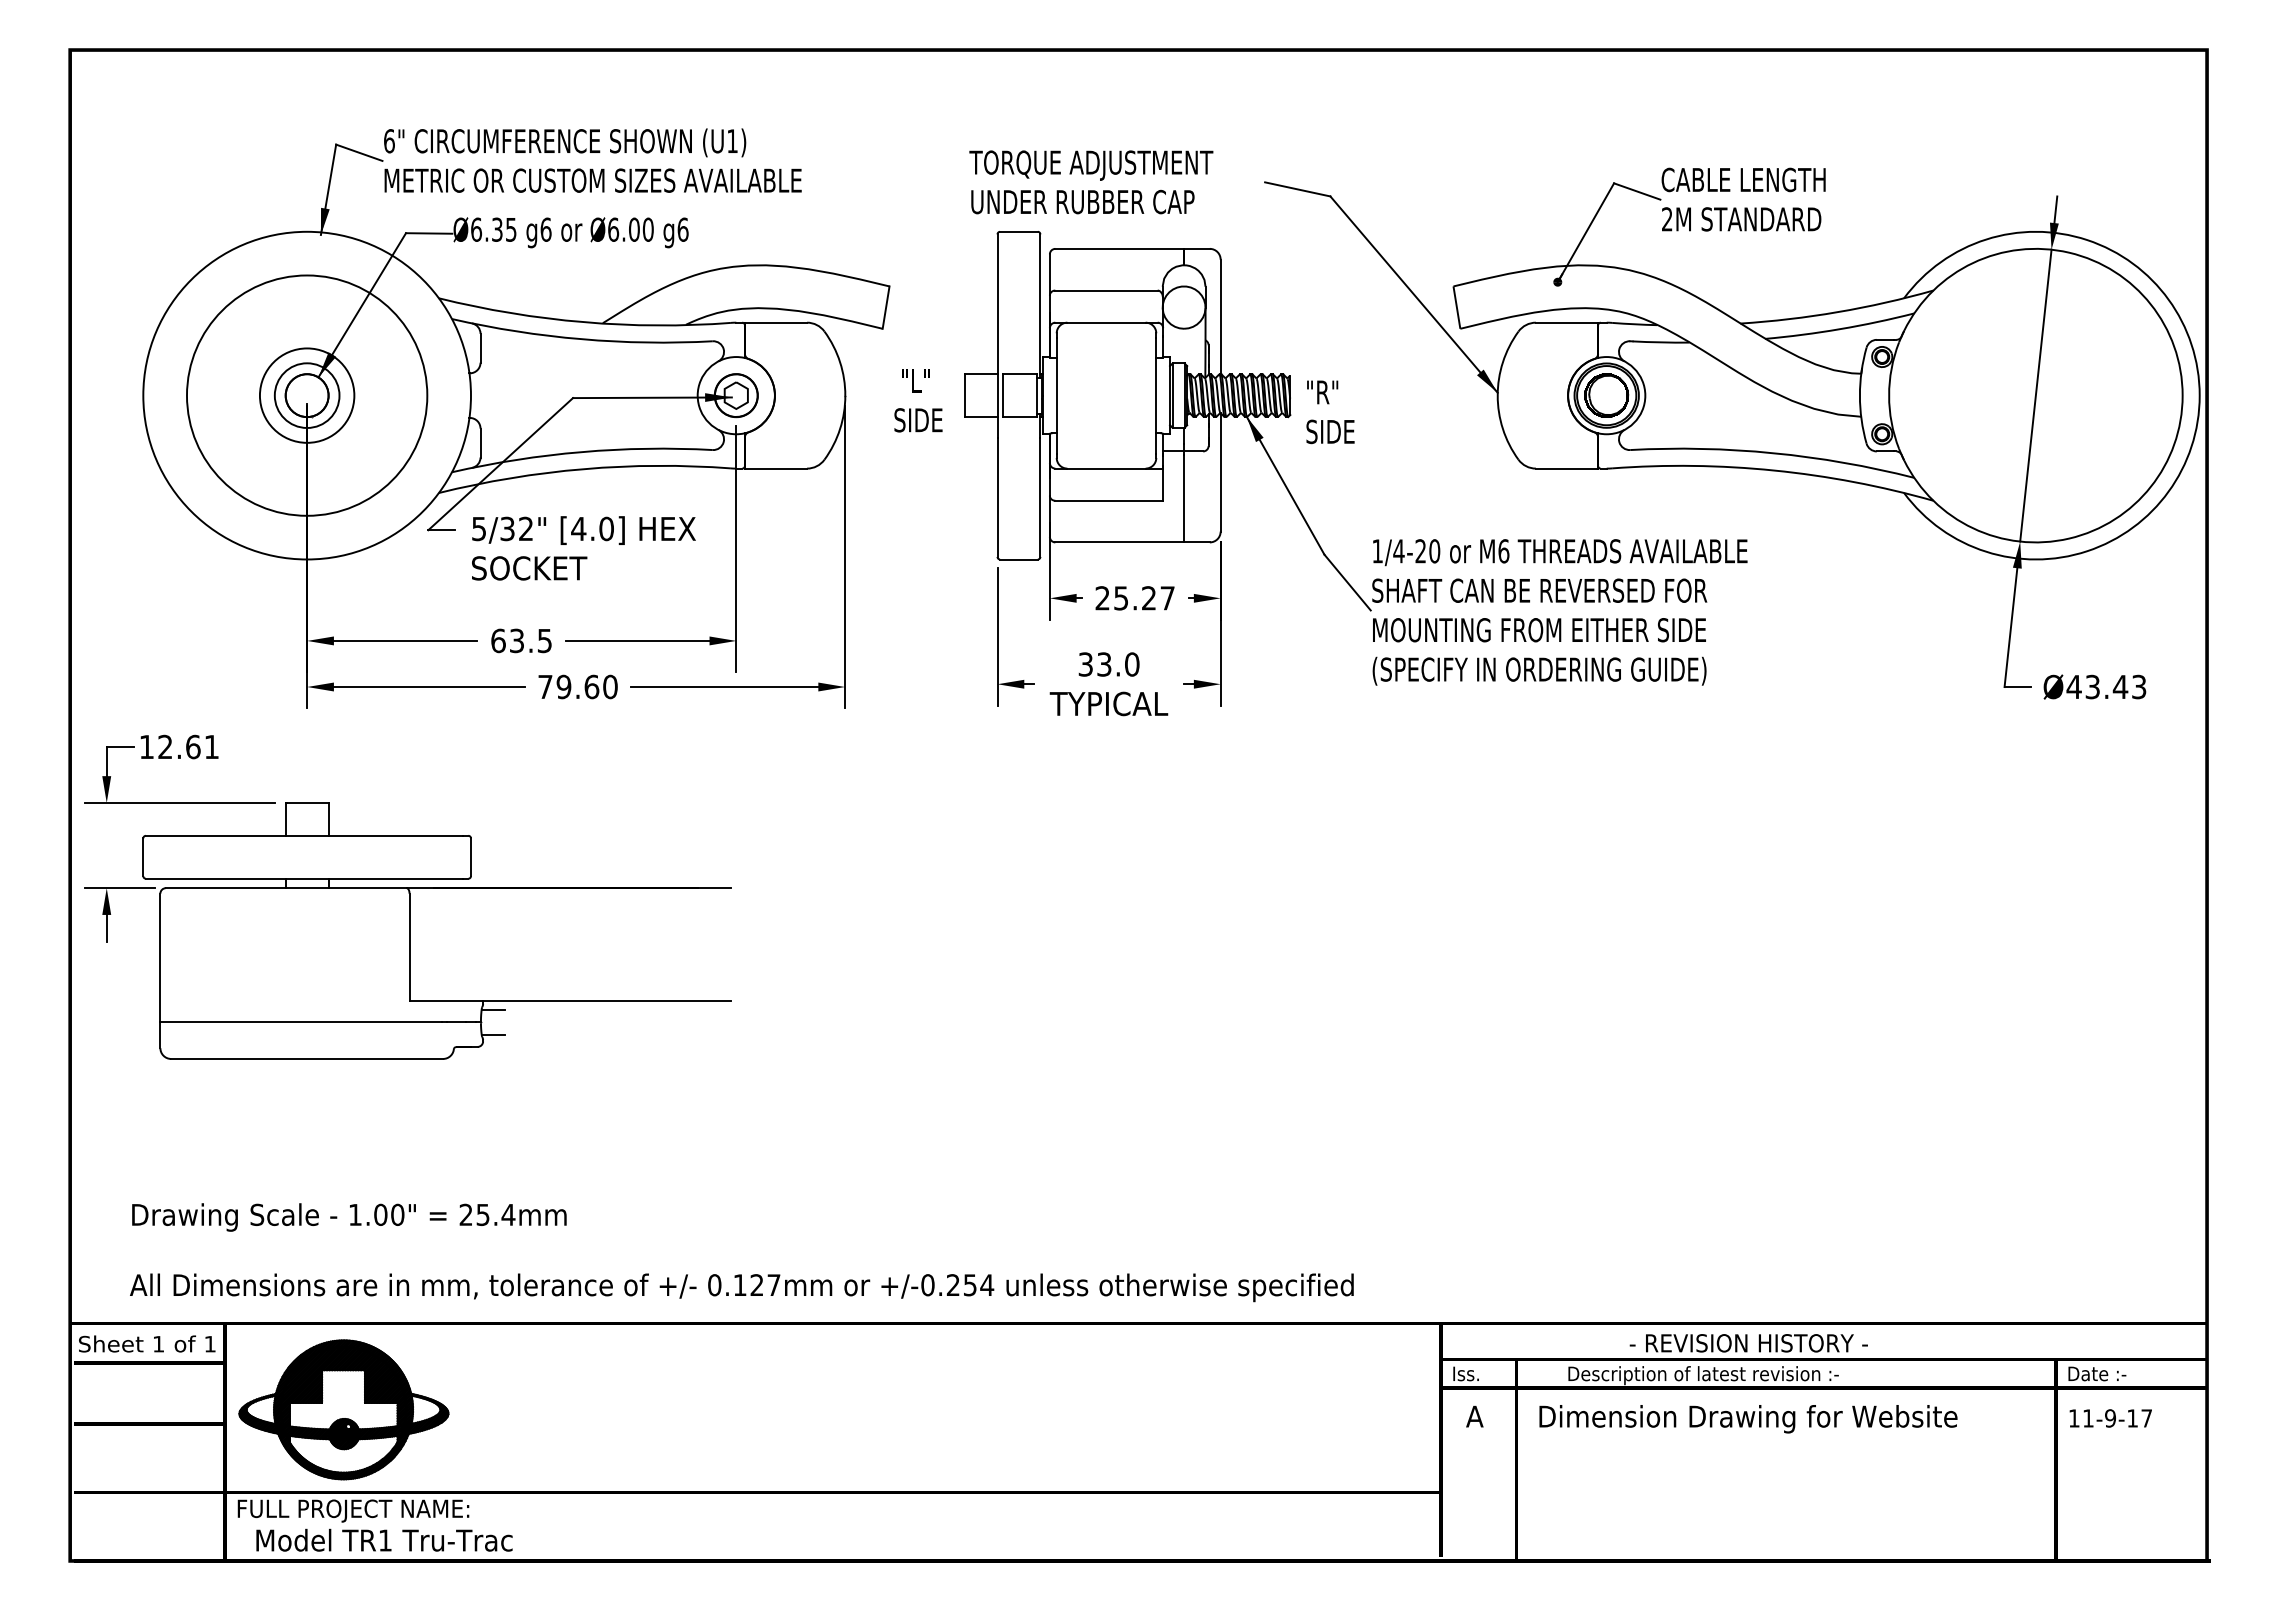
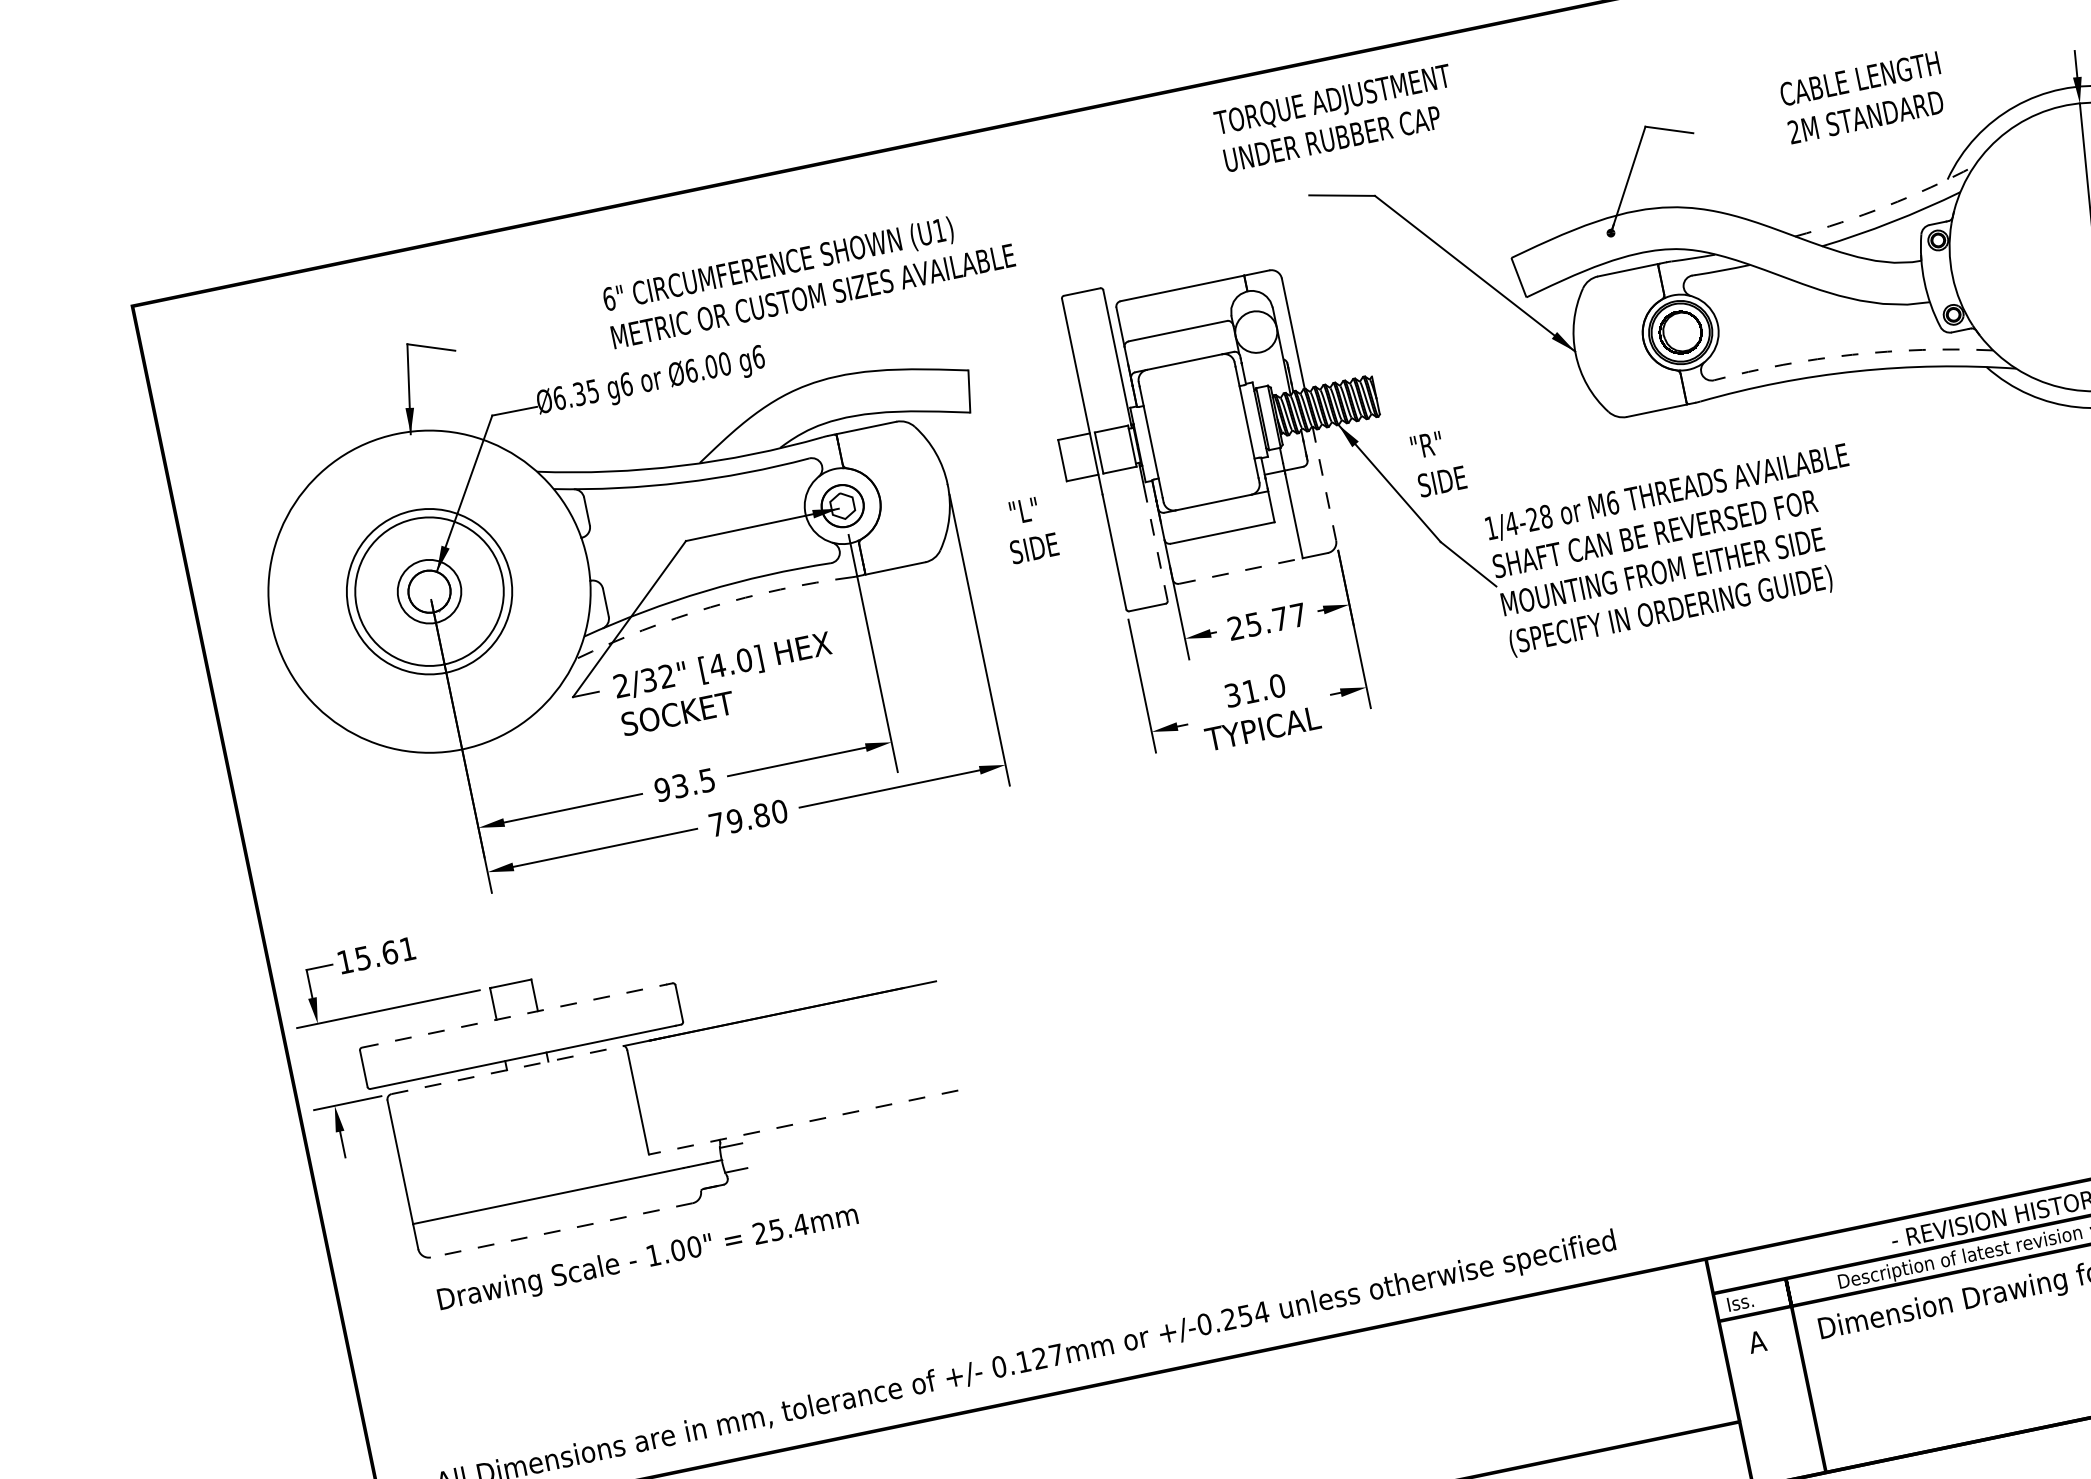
text: (592, 160) -> (808, 277), moved
text: (1091, 182) -> (1336, 118), moved
text: (1743, 199) -> (1863, 97), moved
arc: (1837, 312) -> (1886, 206), solid -> dashed
circle: (306, 395) -> (428, 591), size x1.6
circle: (307, 395) -> (429, 591), size x0.7
text: (918, 400) -> (1030, 529), moved
text: (1330, 412) -> (1438, 462), moved
arc: (1773, 453) -> (1852, 355), solid -> dashed
arc: (583, 469) -> (710, 607), solid -> dashed
line: (1220, 472) -> (1324, 483), solid -> dashed
line: (1040, 497) -> (1155, 543), solid -> dashed
text: (478, 528) -> (620, 685), 5/32" -> 2/32"
line: (1120, 542) -> (1241, 570), solid -> dashed
text: (1434, 551) -> (1545, 516), 1/4-20 -> 1/4-28
text: (1148, 598) -> (1279, 619), 25.27 -> 25.77
text: (498, 640) -> (662, 789), 63.5 -> 93.5
text: (1104, 664) -> (1250, 691), 33.0 -> 31.0
text: (591, 686) -> (761, 815), 79.60 -> 79.80
text: (165, 746) -> (363, 957), 12.61 -> 15.61
line: (304, 835) -> (514, 1015), solid -> dashed
line: (286, 888) -> (507, 1070), solid -> dashed
line: (570, 1001) -> (803, 1122), solid -> dashed
line: (307, 1058) -> (562, 1229), solid -> dashed
text: (349, 1217) -> (648, 1259), moved

